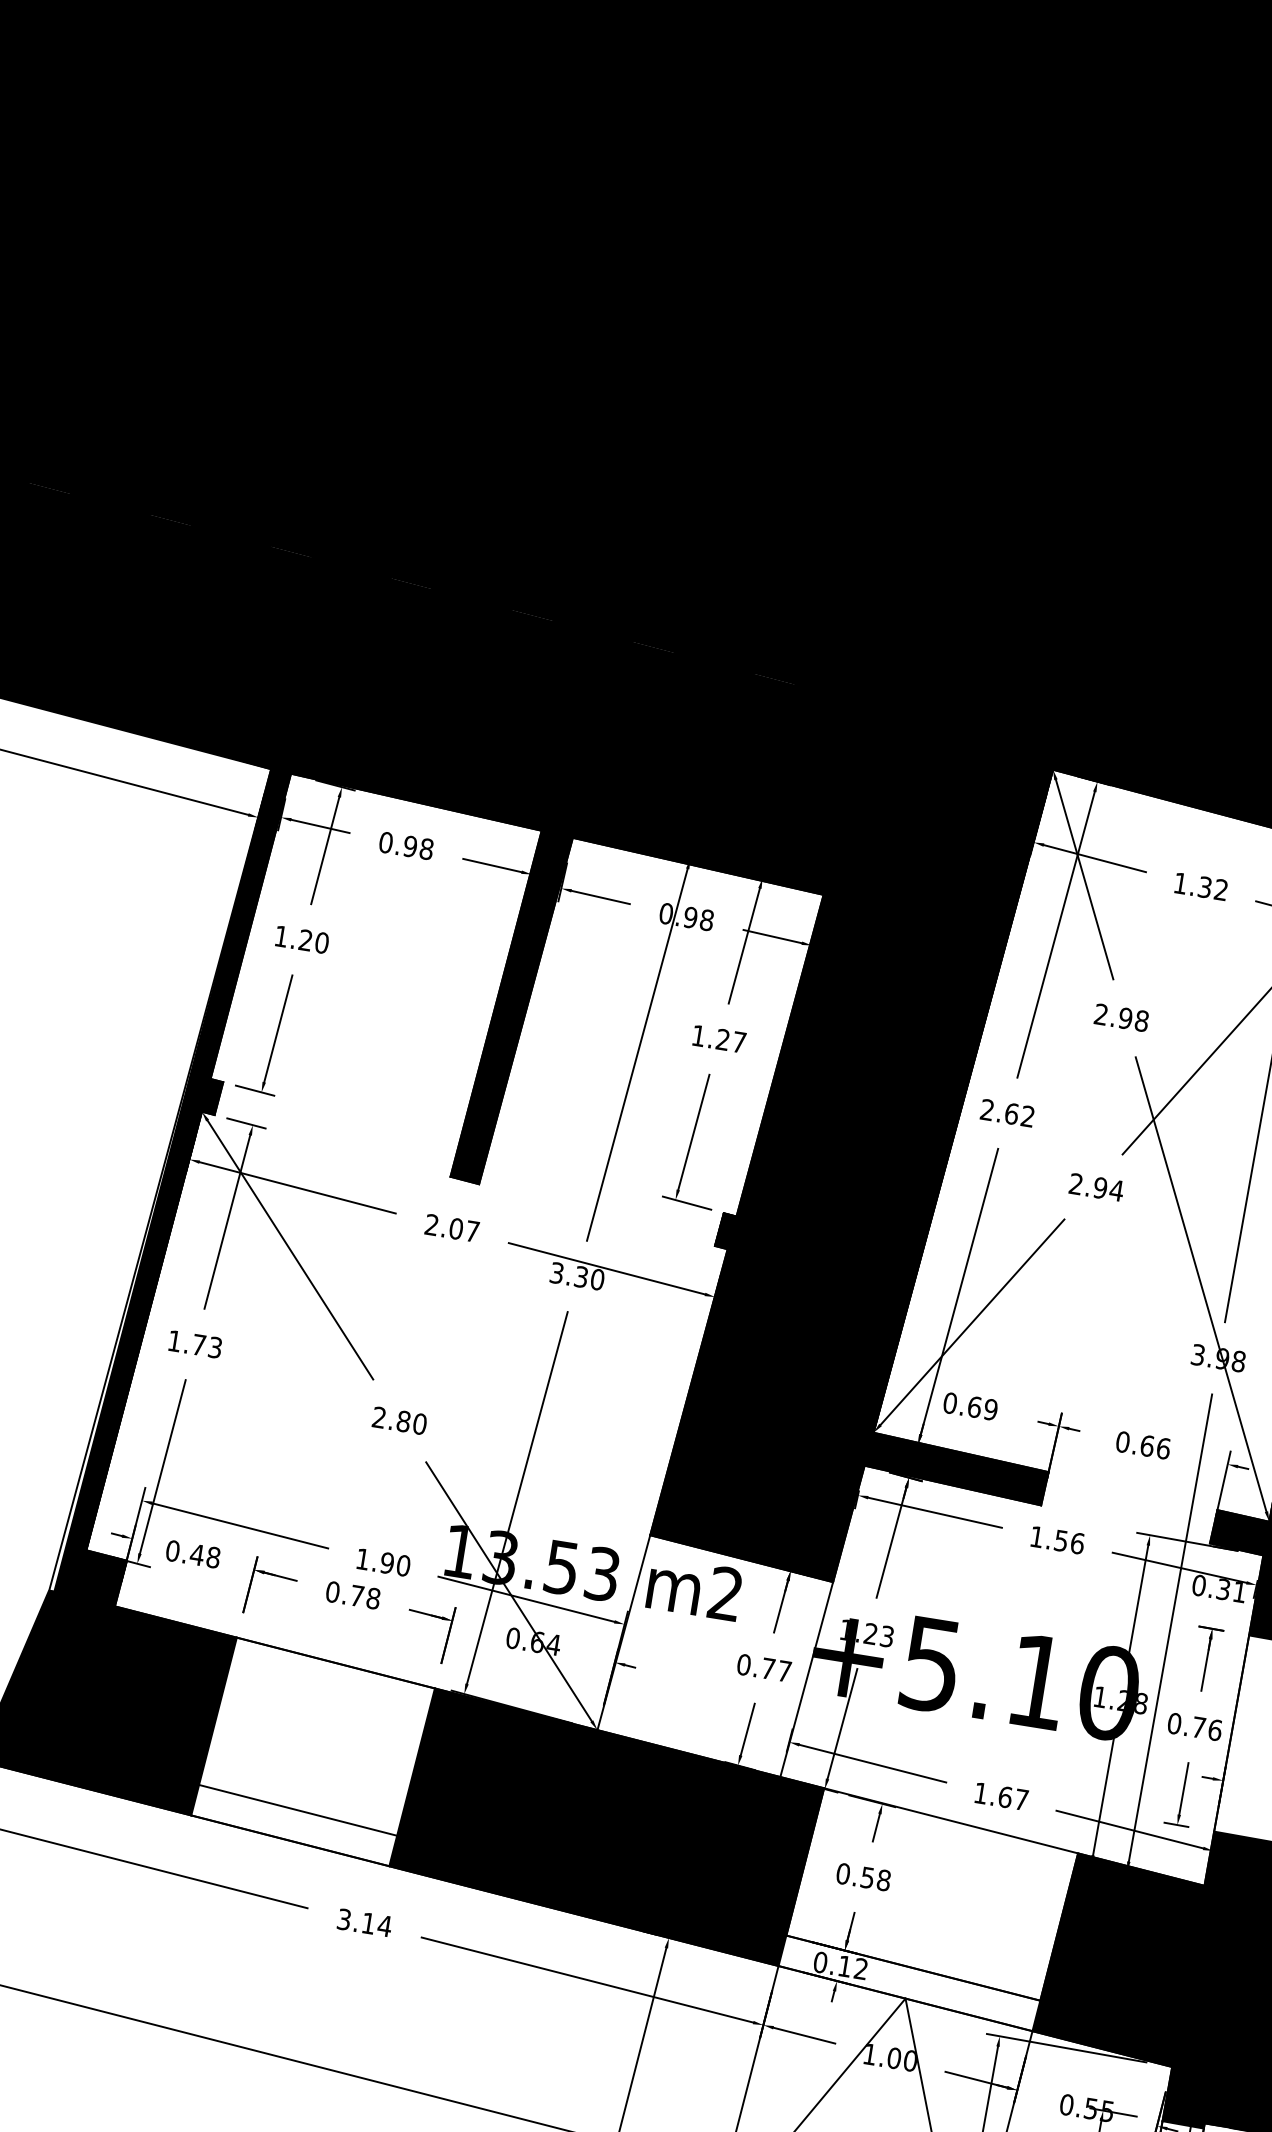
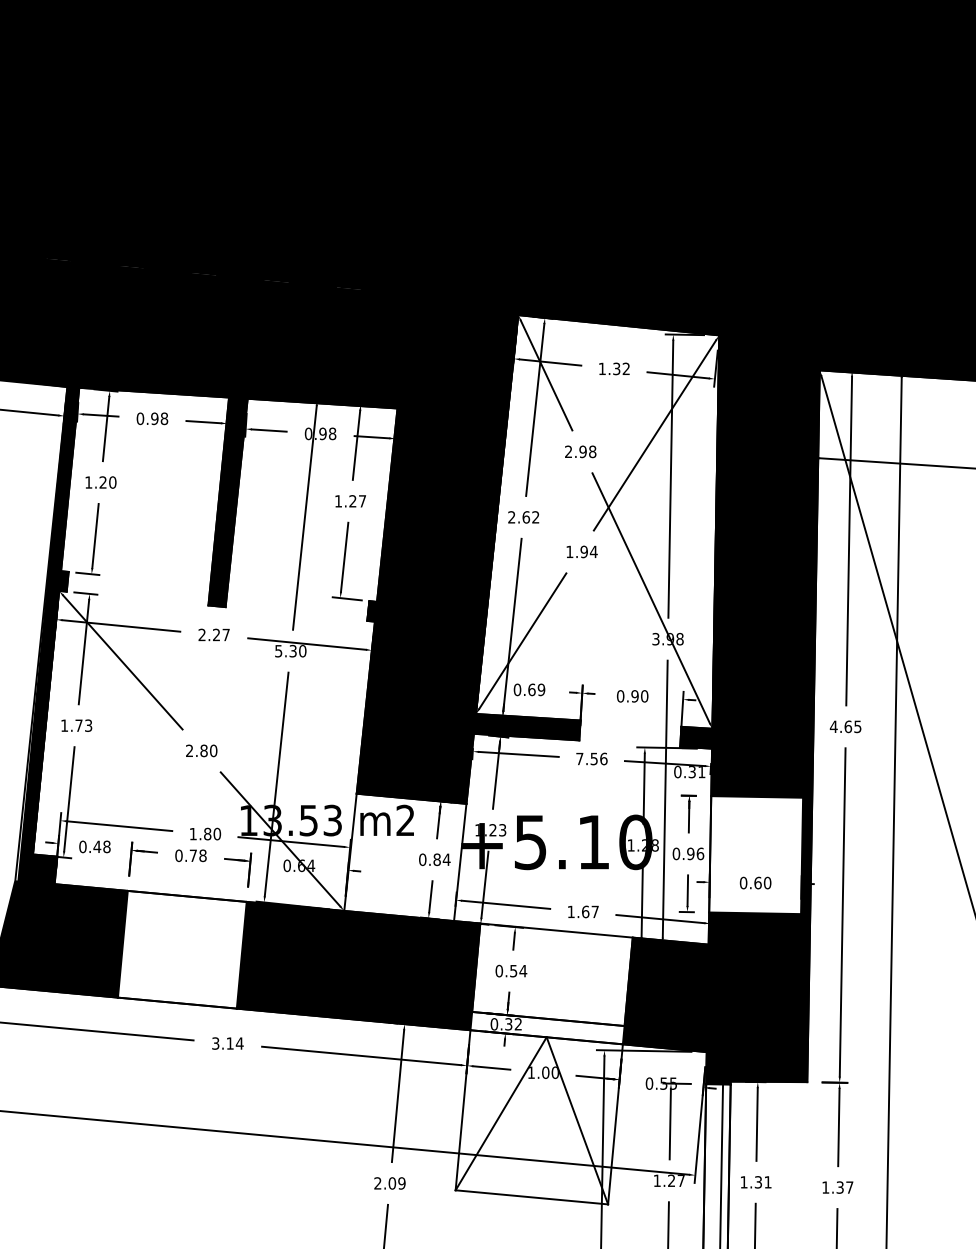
text: (1075, 1183) -> (569, 551), 2.94 -> 1.94
text: (456, 1228) -> (216, 634), 2.07 -> 2.27
text: (556, 1271) -> (278, 650), 3.30 -> 5.30
text: (1154, 1447) -> (639, 696), 0.66 -> 0.90
text: (1036, 1536) -> (579, 758), 1.56 -> 7.56
text: (386, 1563) -> (207, 834), 1.90 -> 1.80
text: (775, 1669) -> (441, 859), 0.77 -> 0.84
text: (1198, 1726) -> (690, 853), 0.76 -> 0.96
line: (297, 1809) -> (178, 984), removed
text: (884, 1879) -> (523, 970), 0.58 -> 0.54
text: (844, 1966) -> (508, 1024), 0.12 -> 0.32

